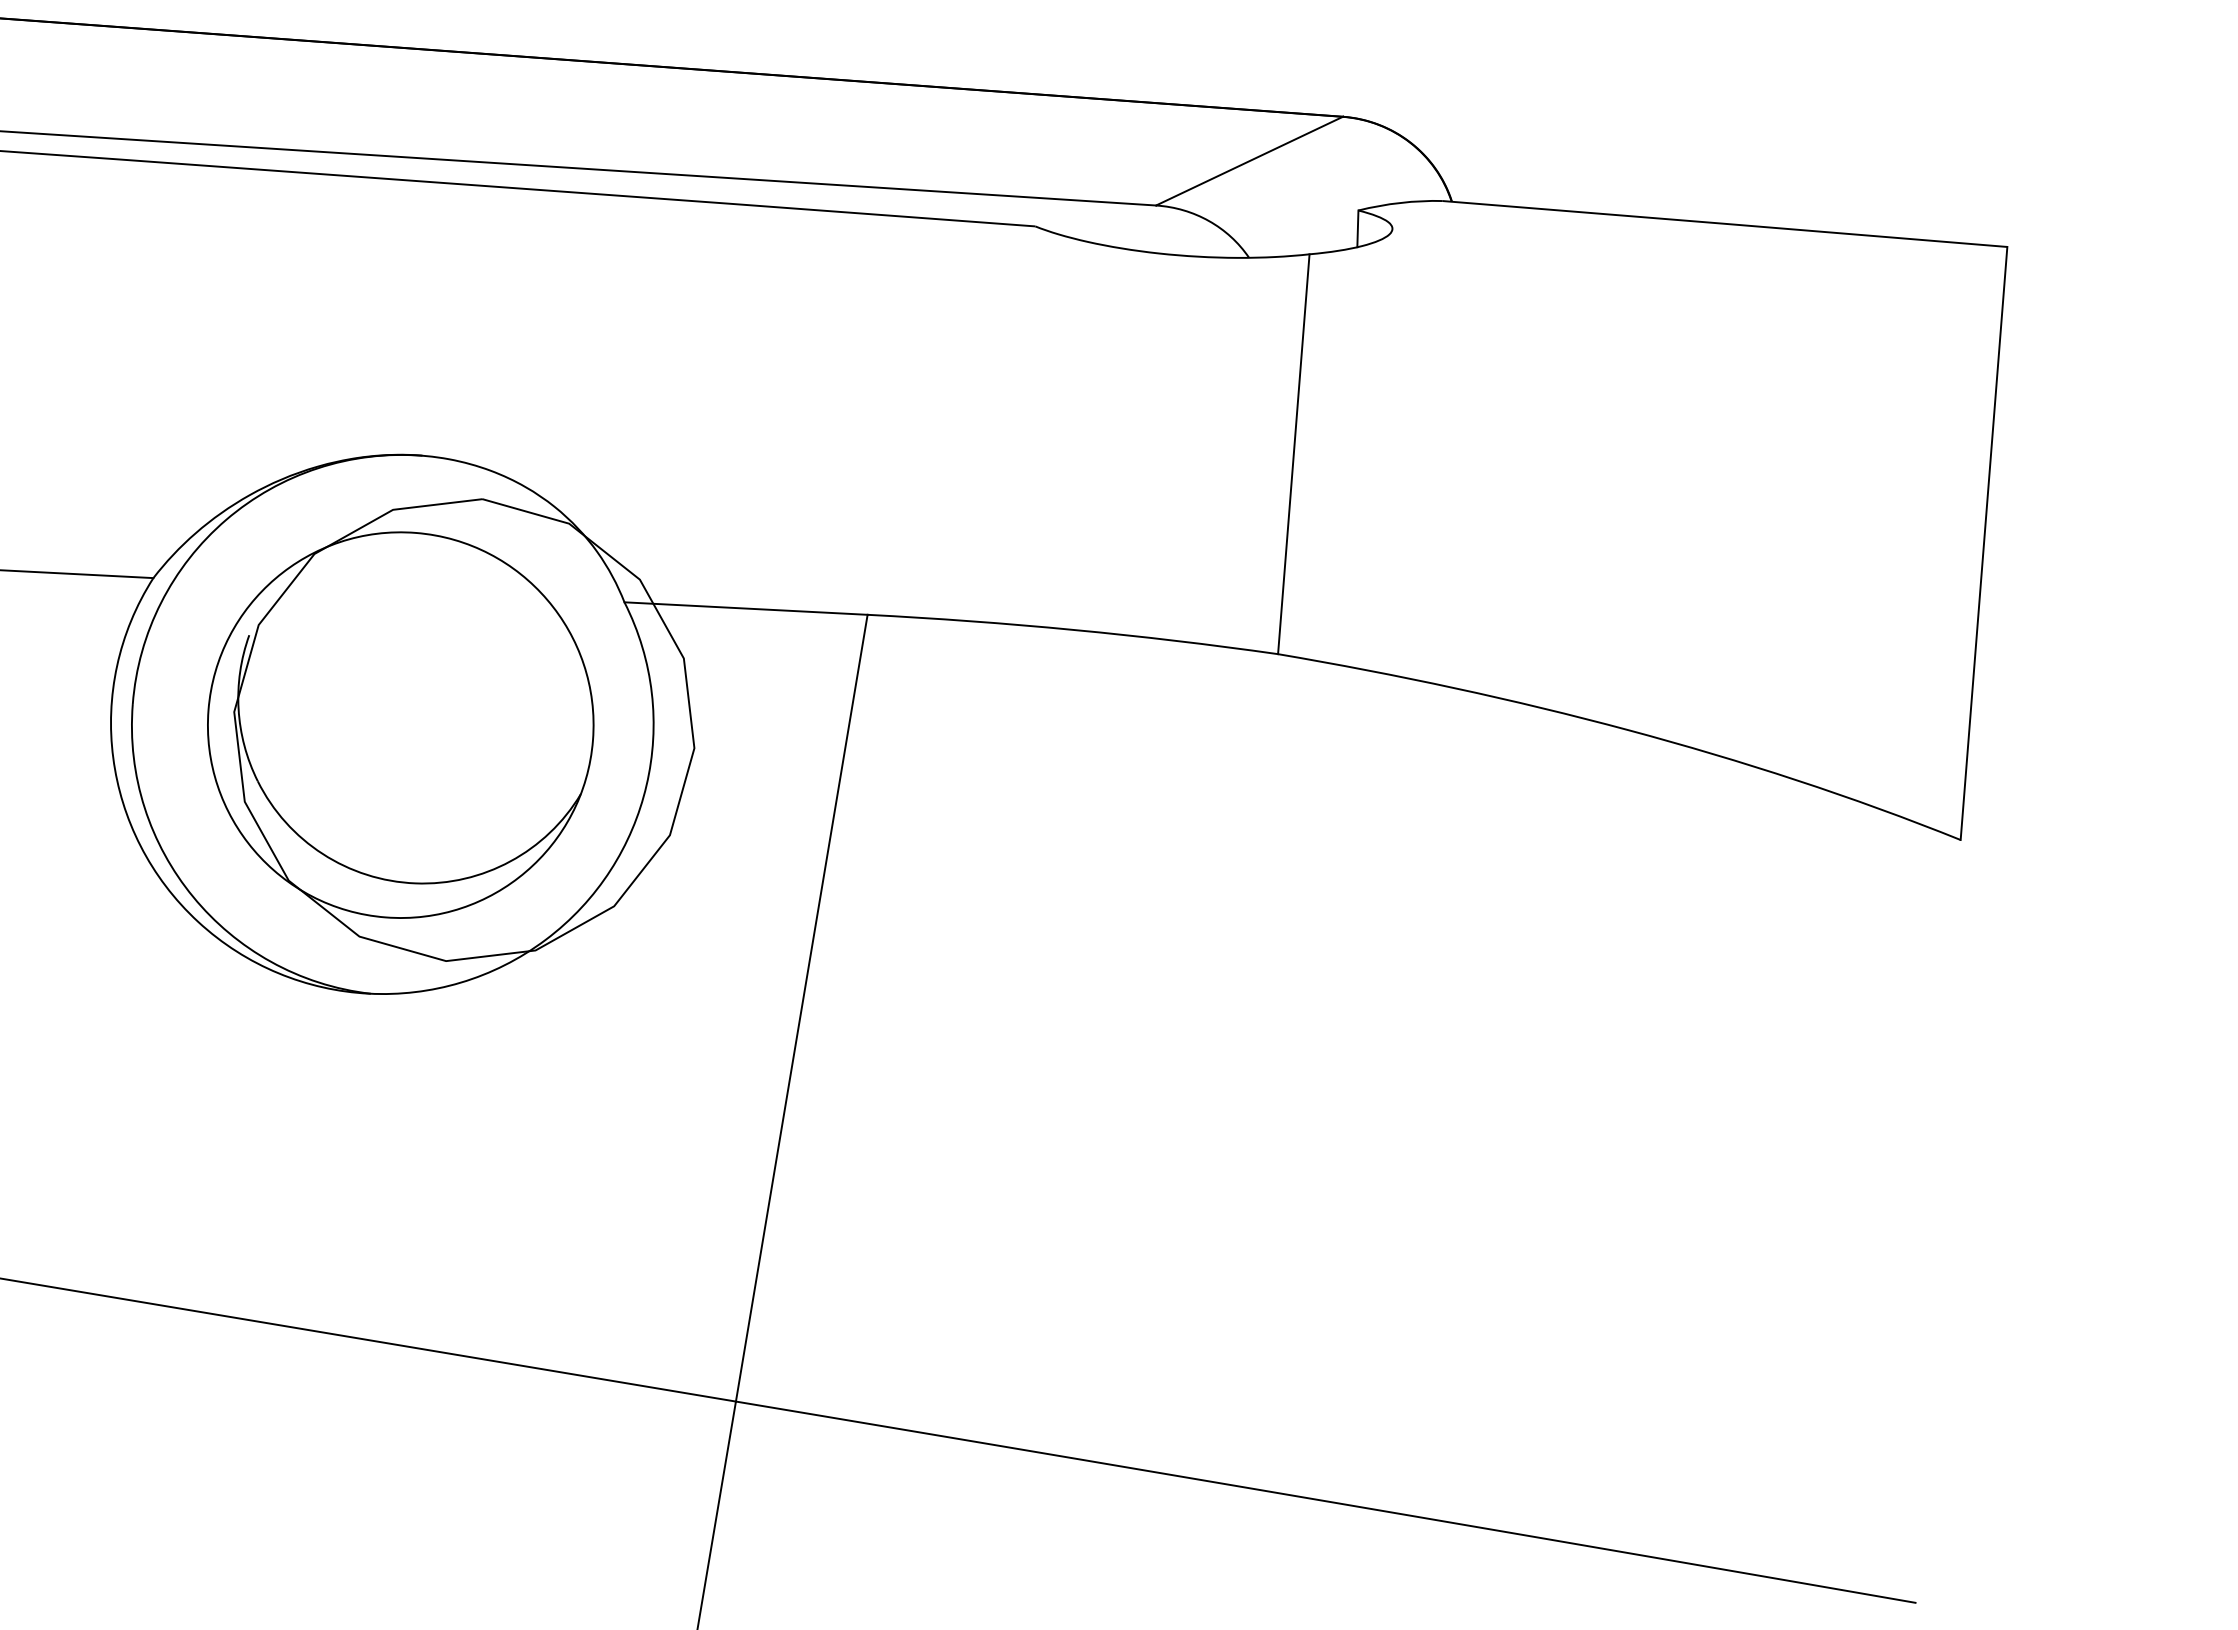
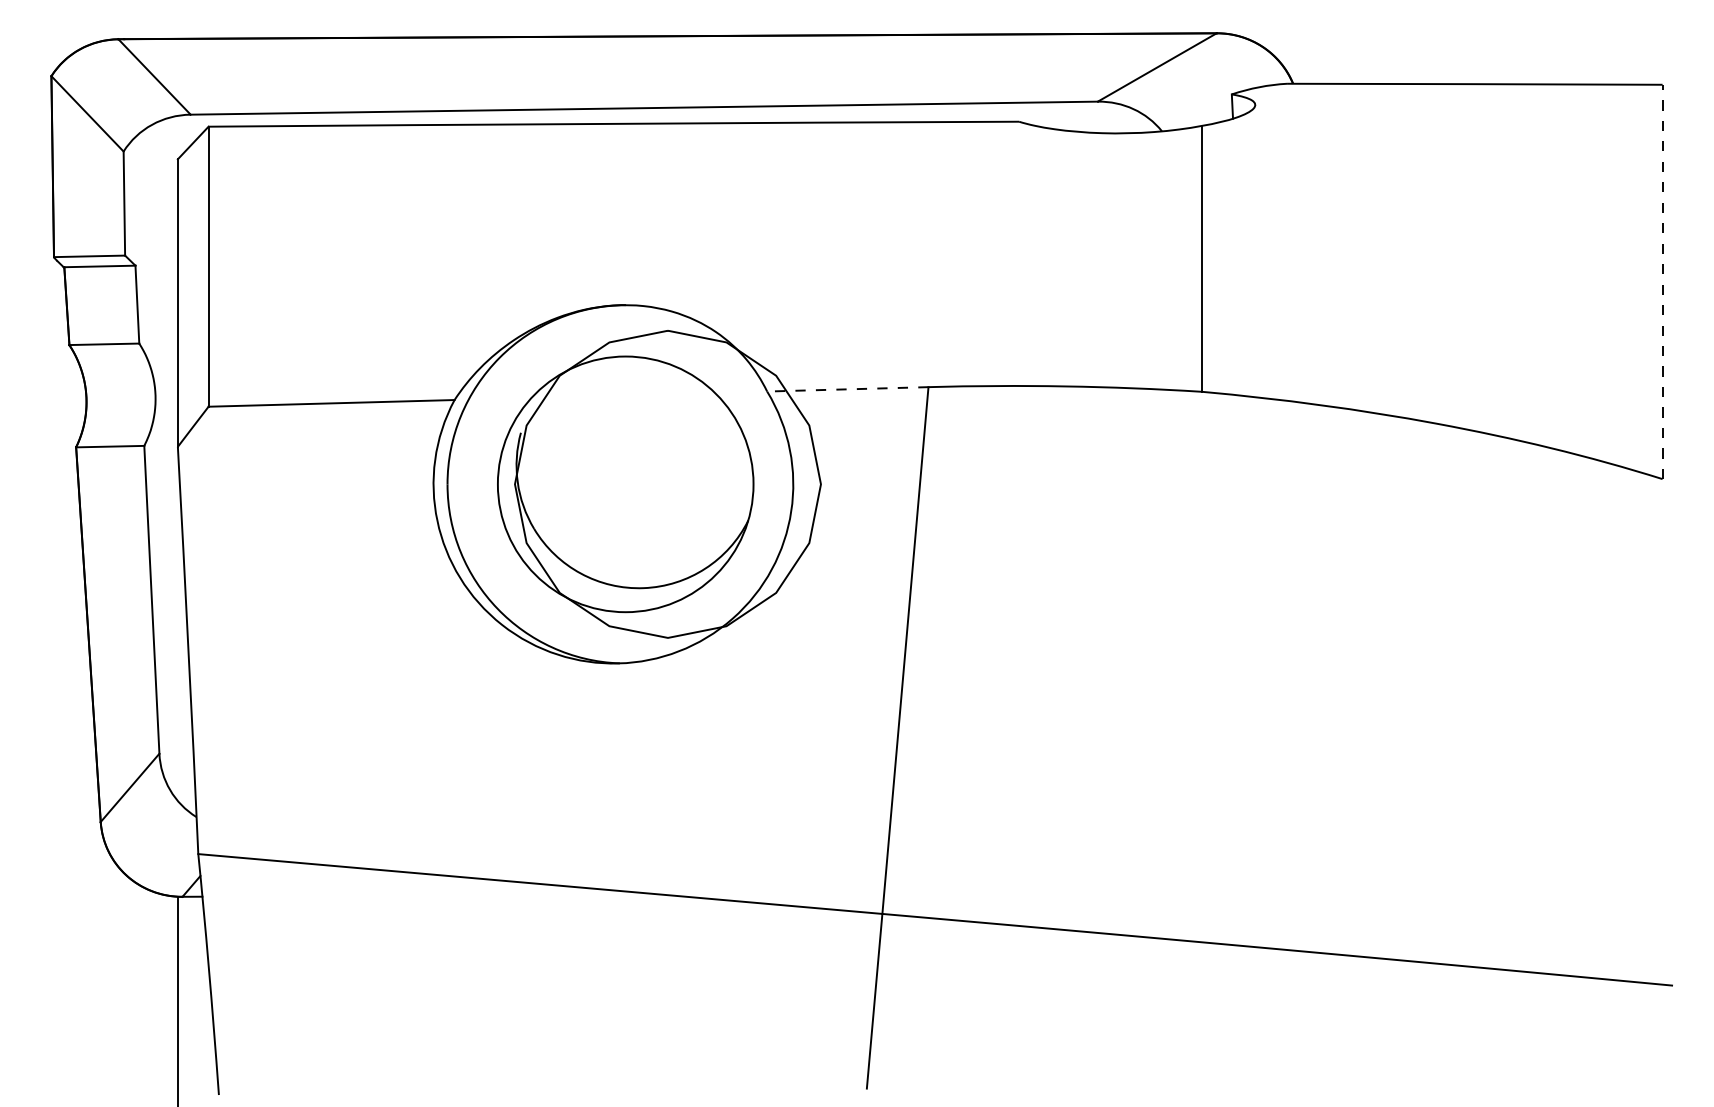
line: (1983, 542) -> (1662, 281), solid -> dashed
line: (745, 608) -> (847, 389), solid -> dashed

